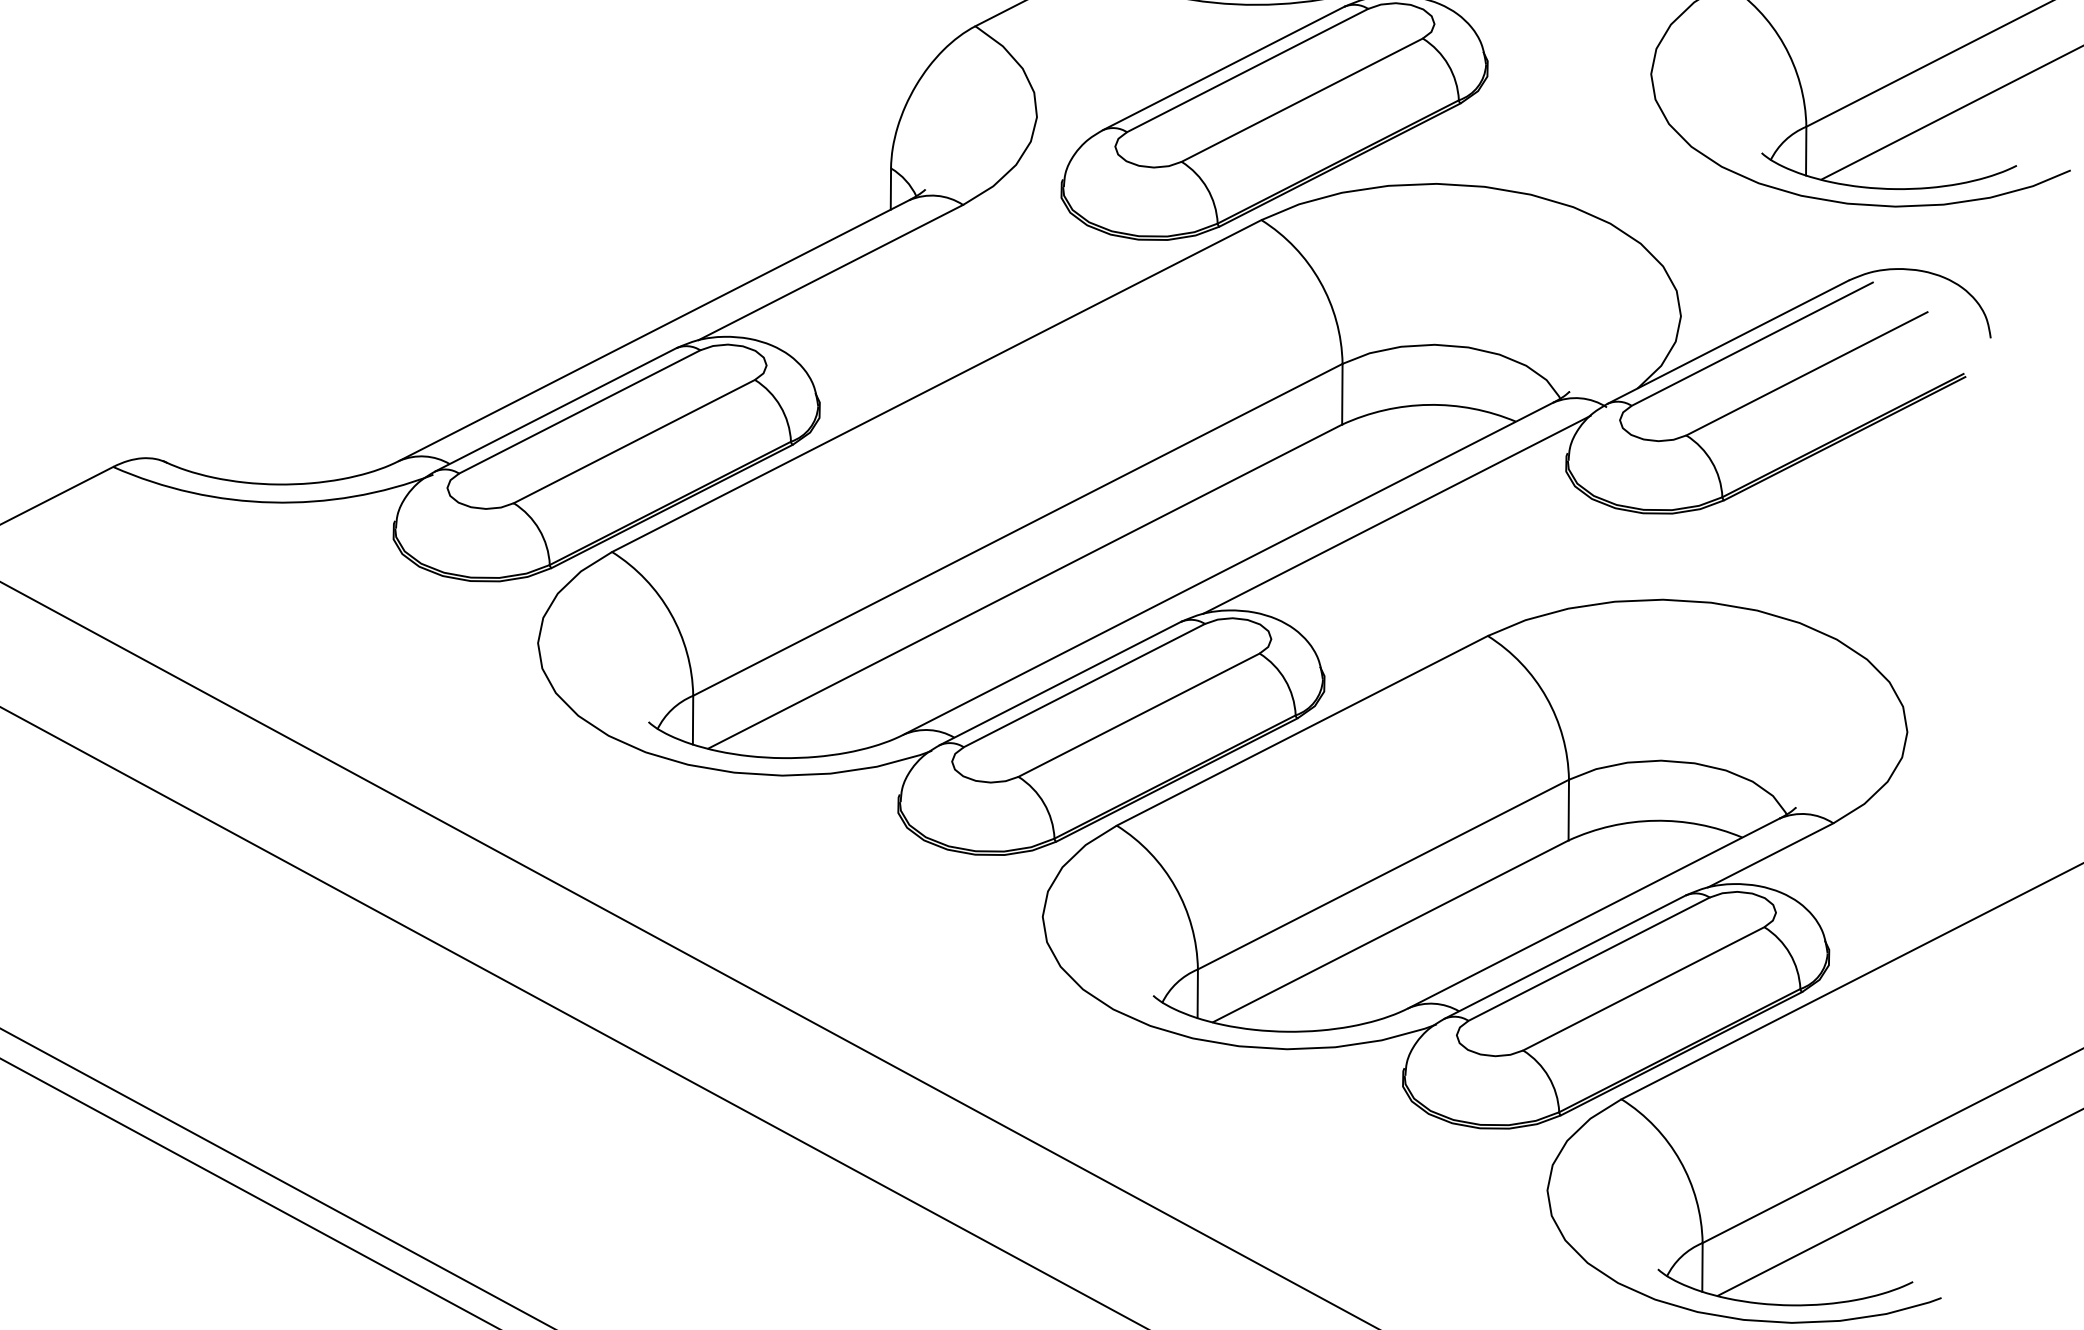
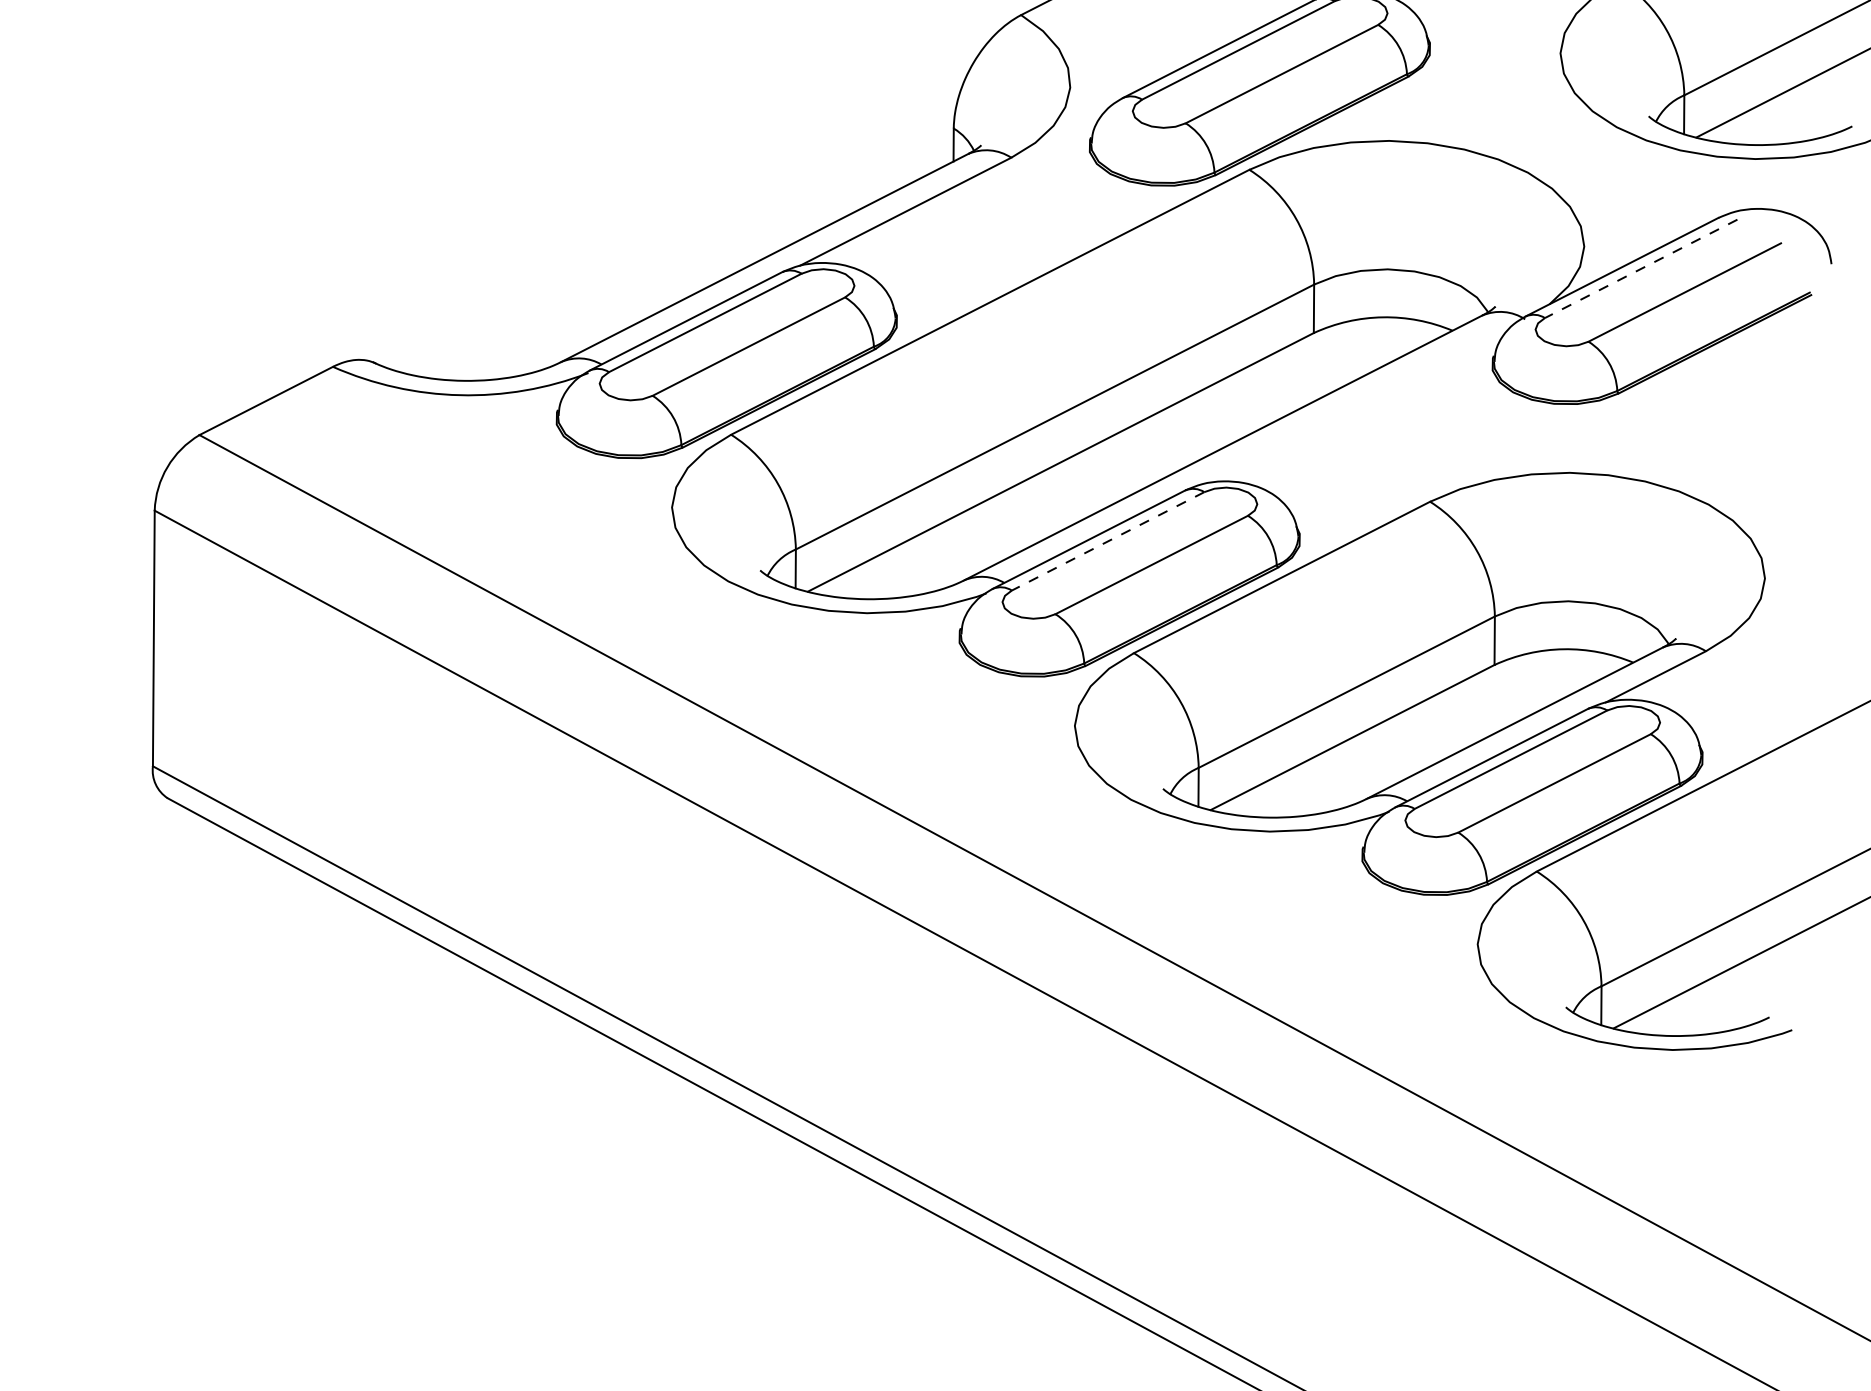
line: (1751, 344) -> (1640, 269), solid -> dashed
line: (1396, 515) -> (1357, 405), removed
line: (1083, 685) -> (1107, 541), solid -> dashed

